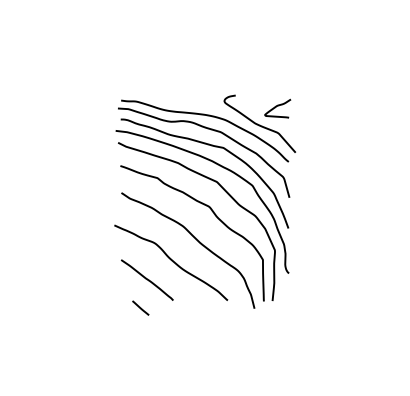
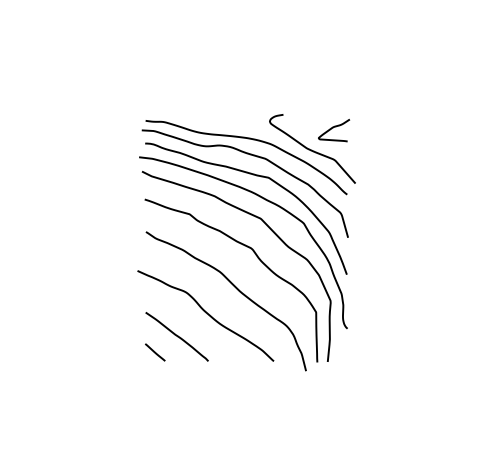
line: (140, 308) -> (155, 352), moved

